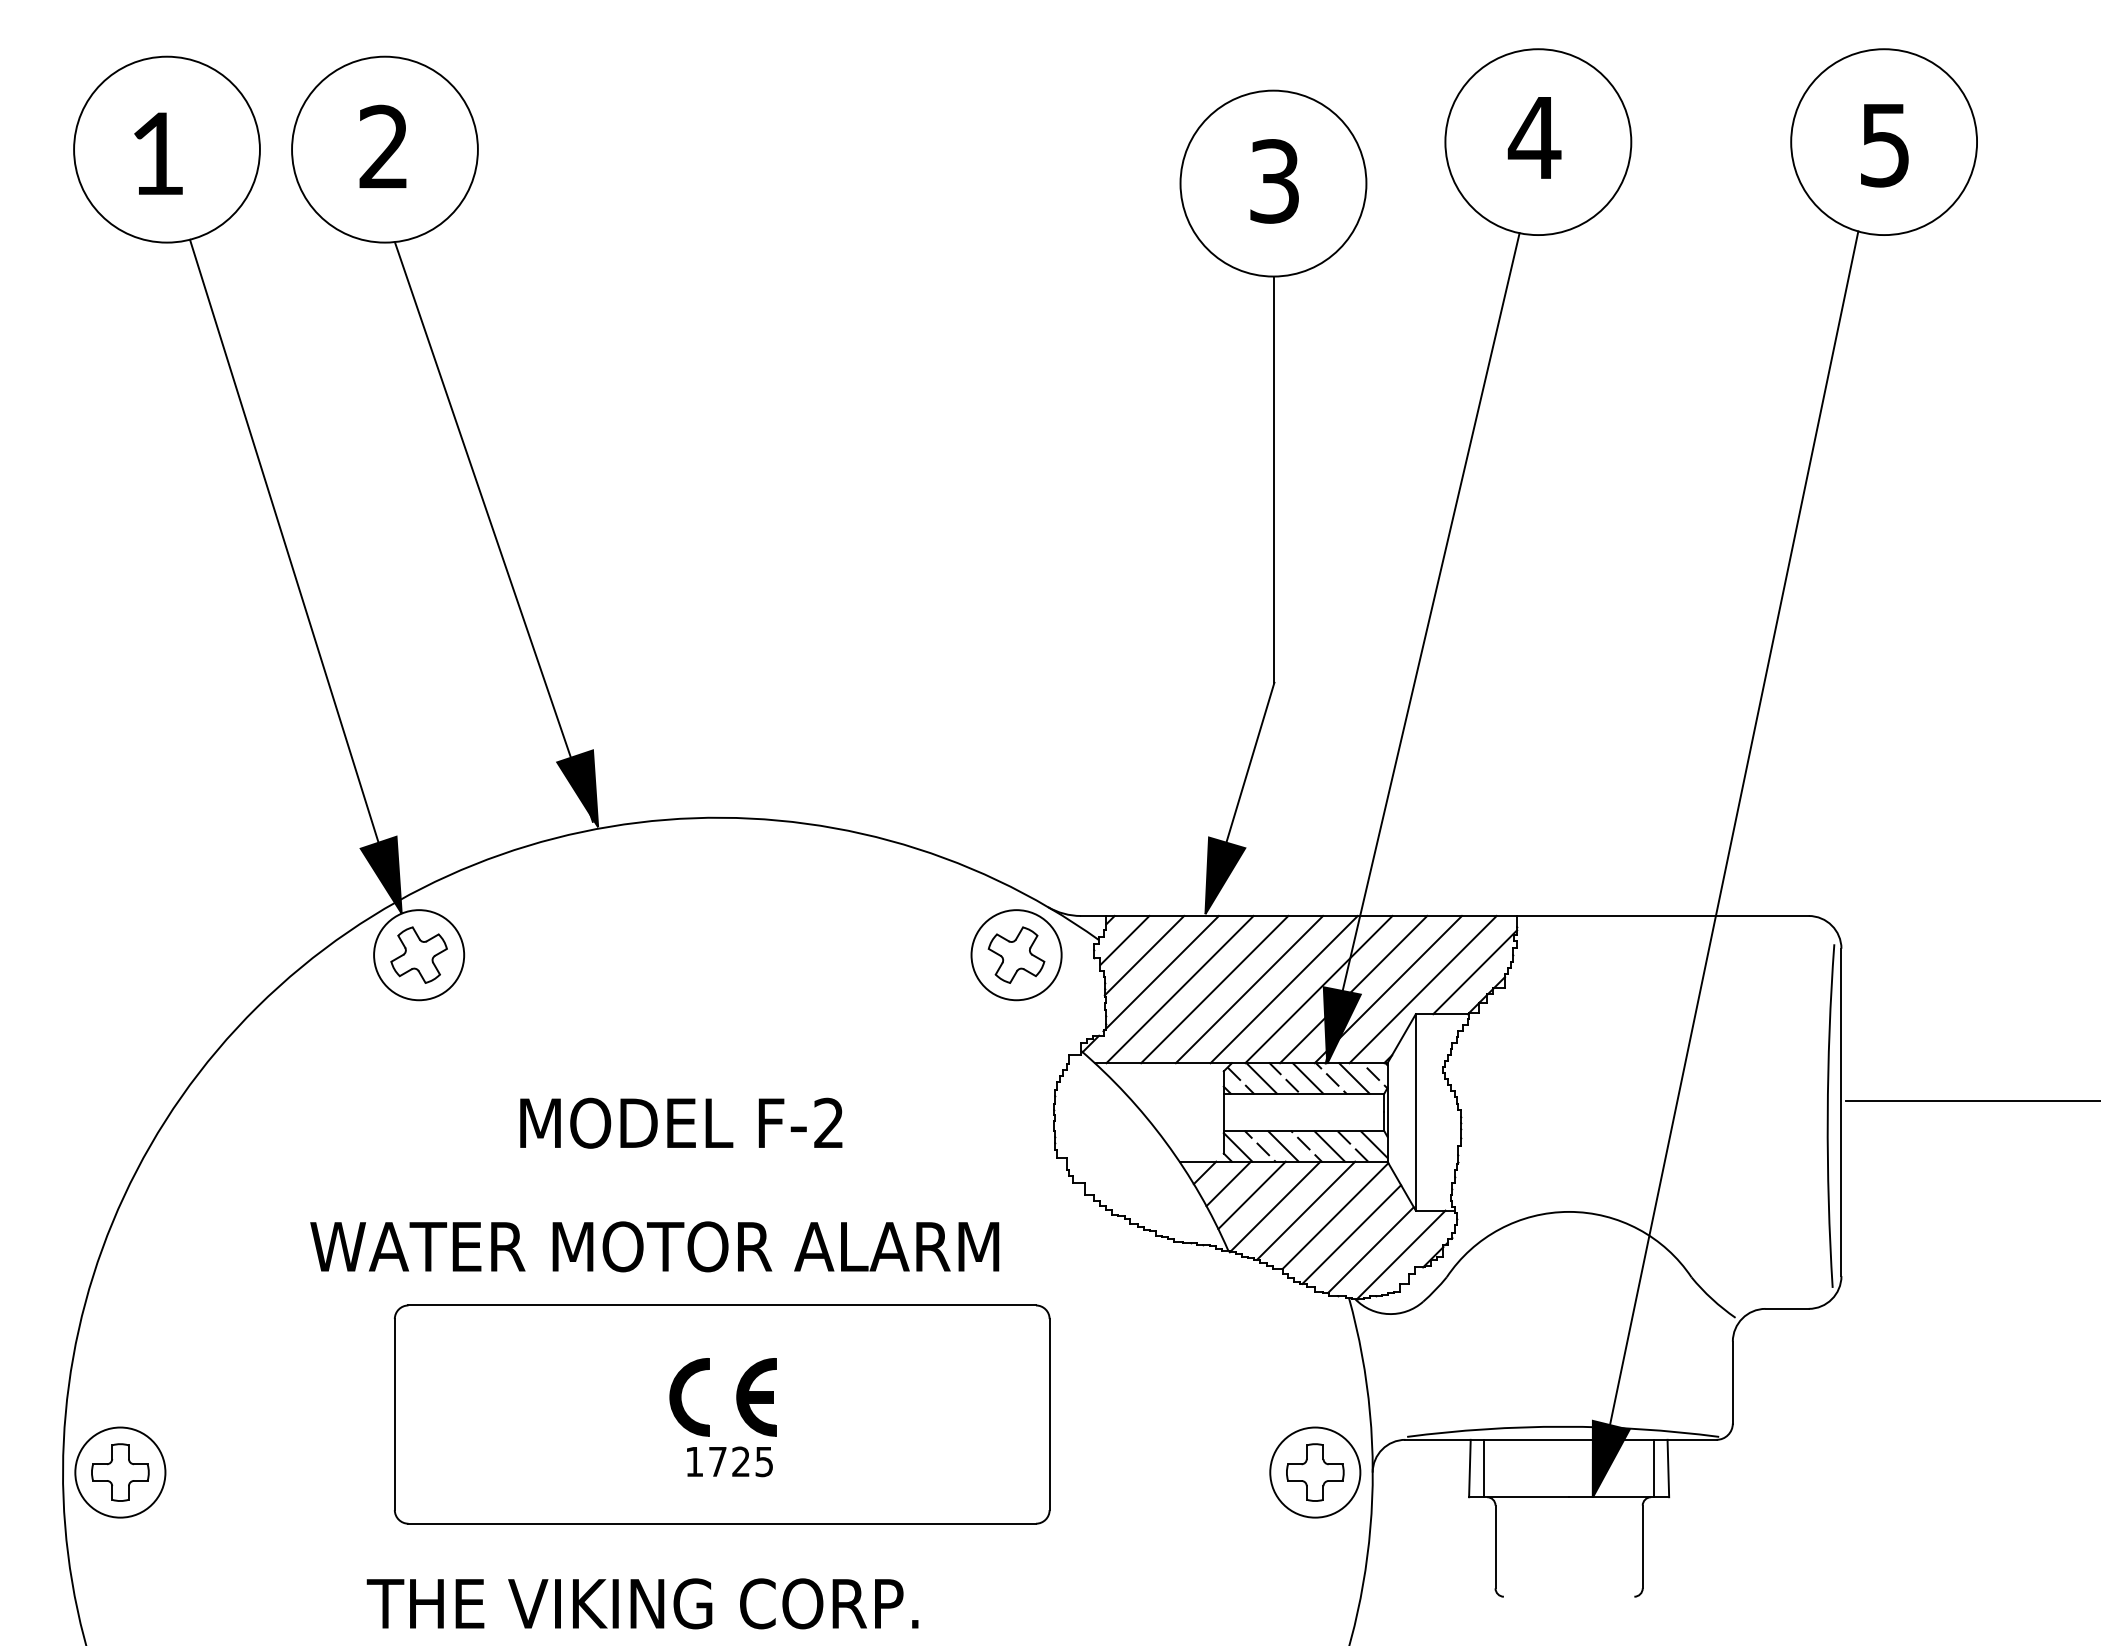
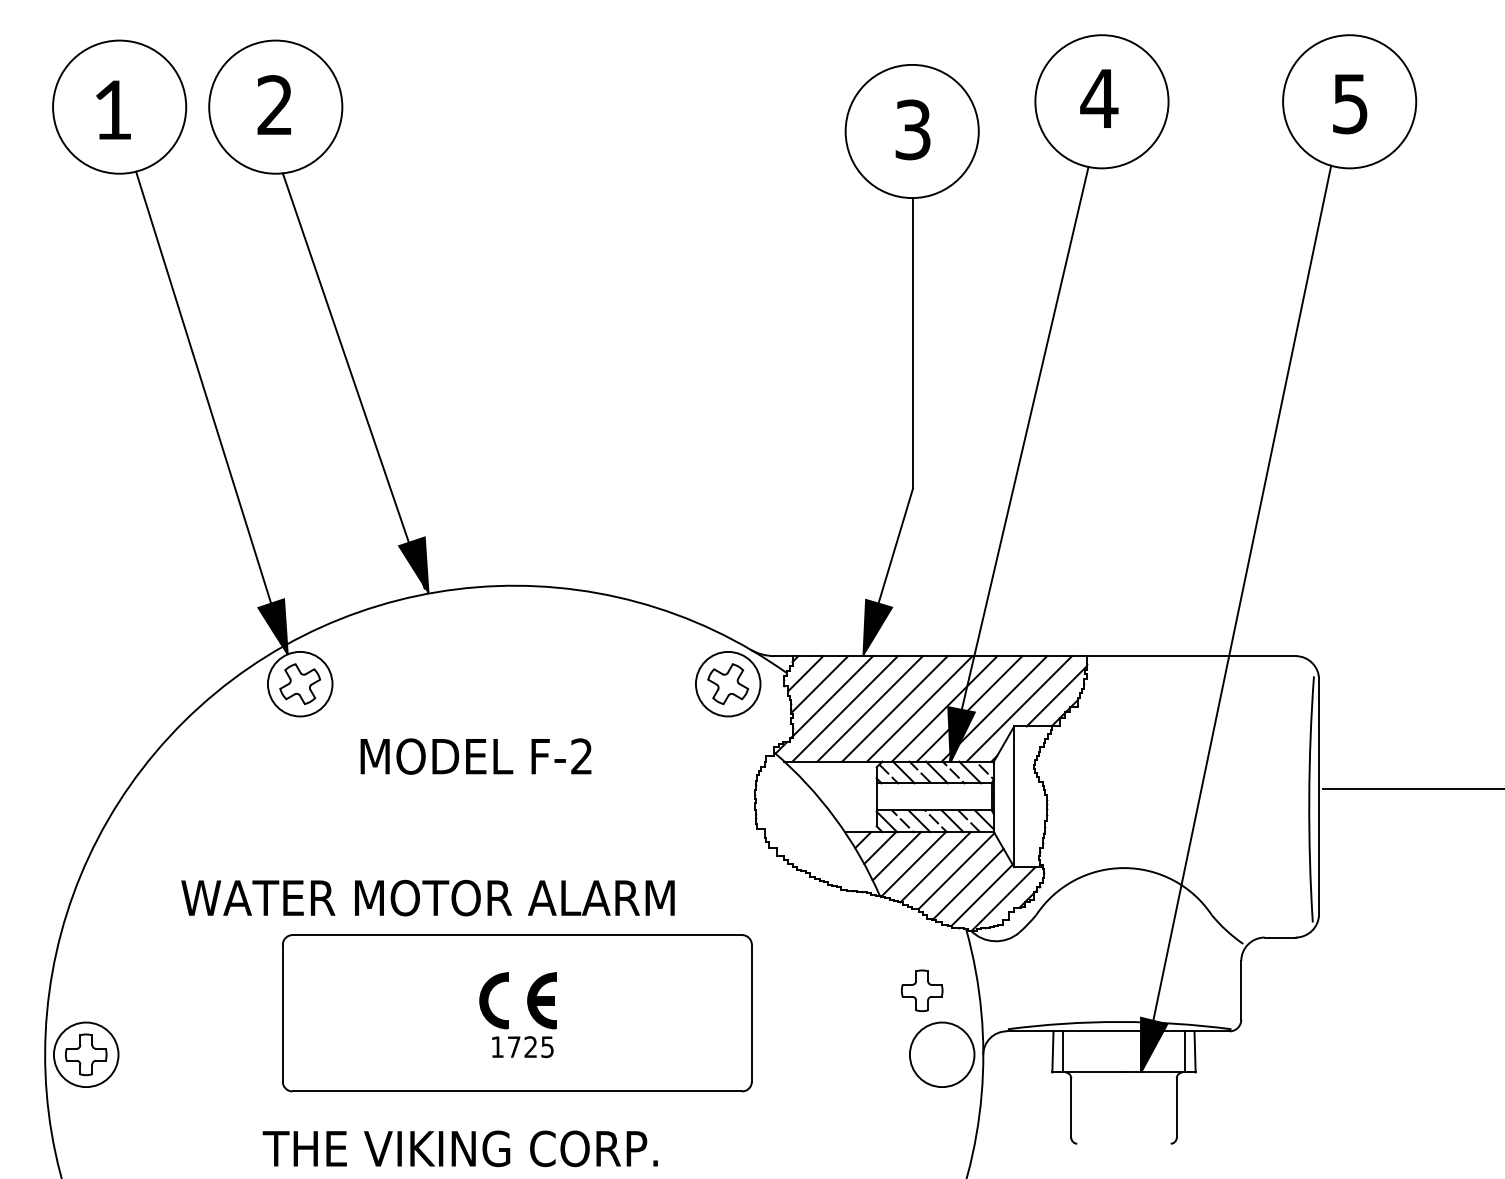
text: (680, 1123) -> (475, 756), moved
text: (654, 1245) -> (427, 897), moved
part: (1315, 1472) -> (922, 990), moved

